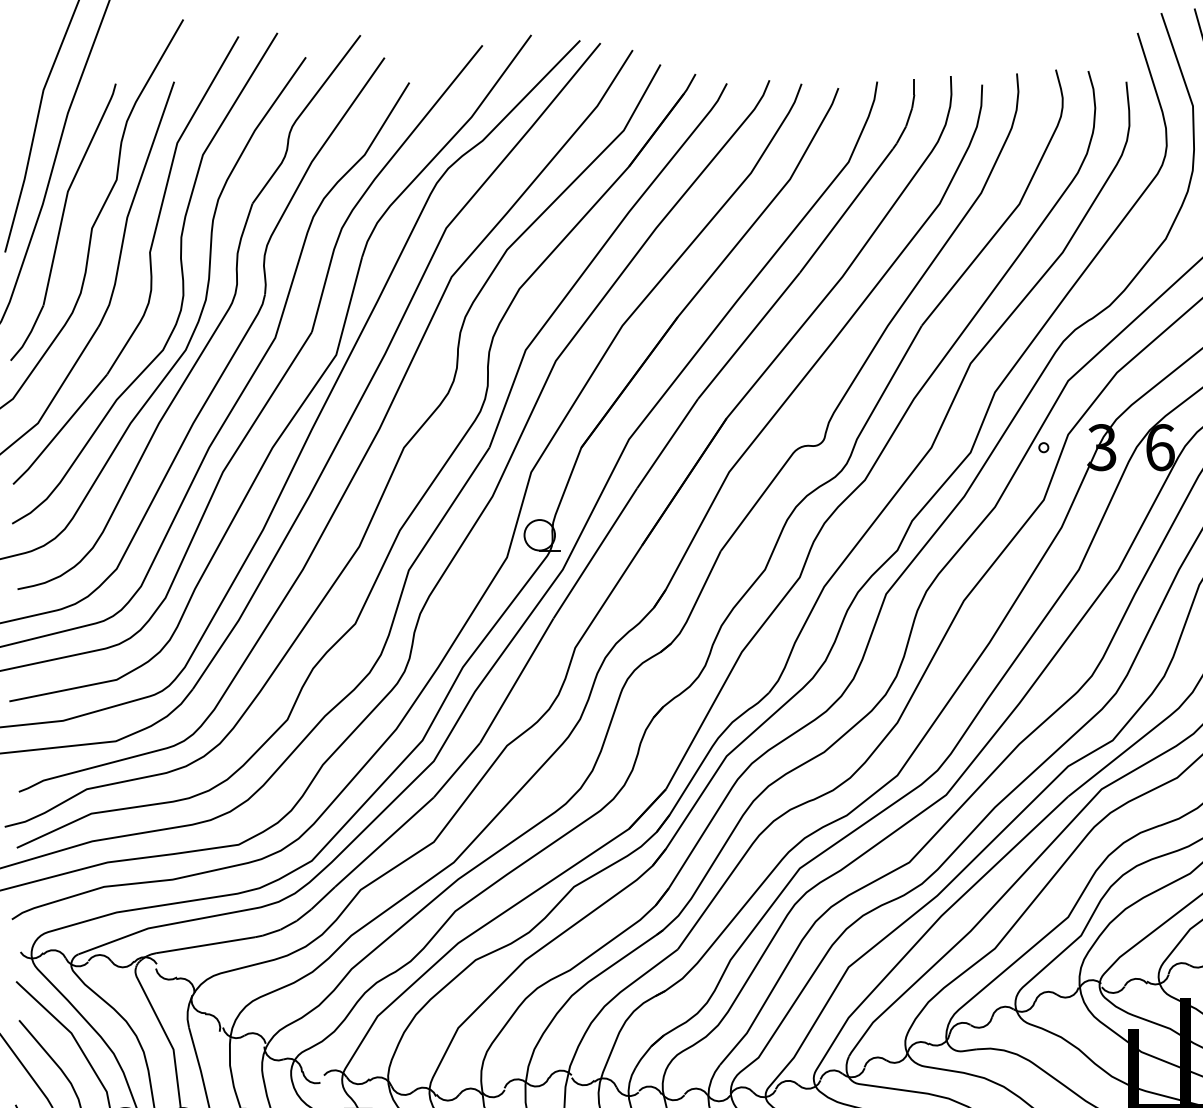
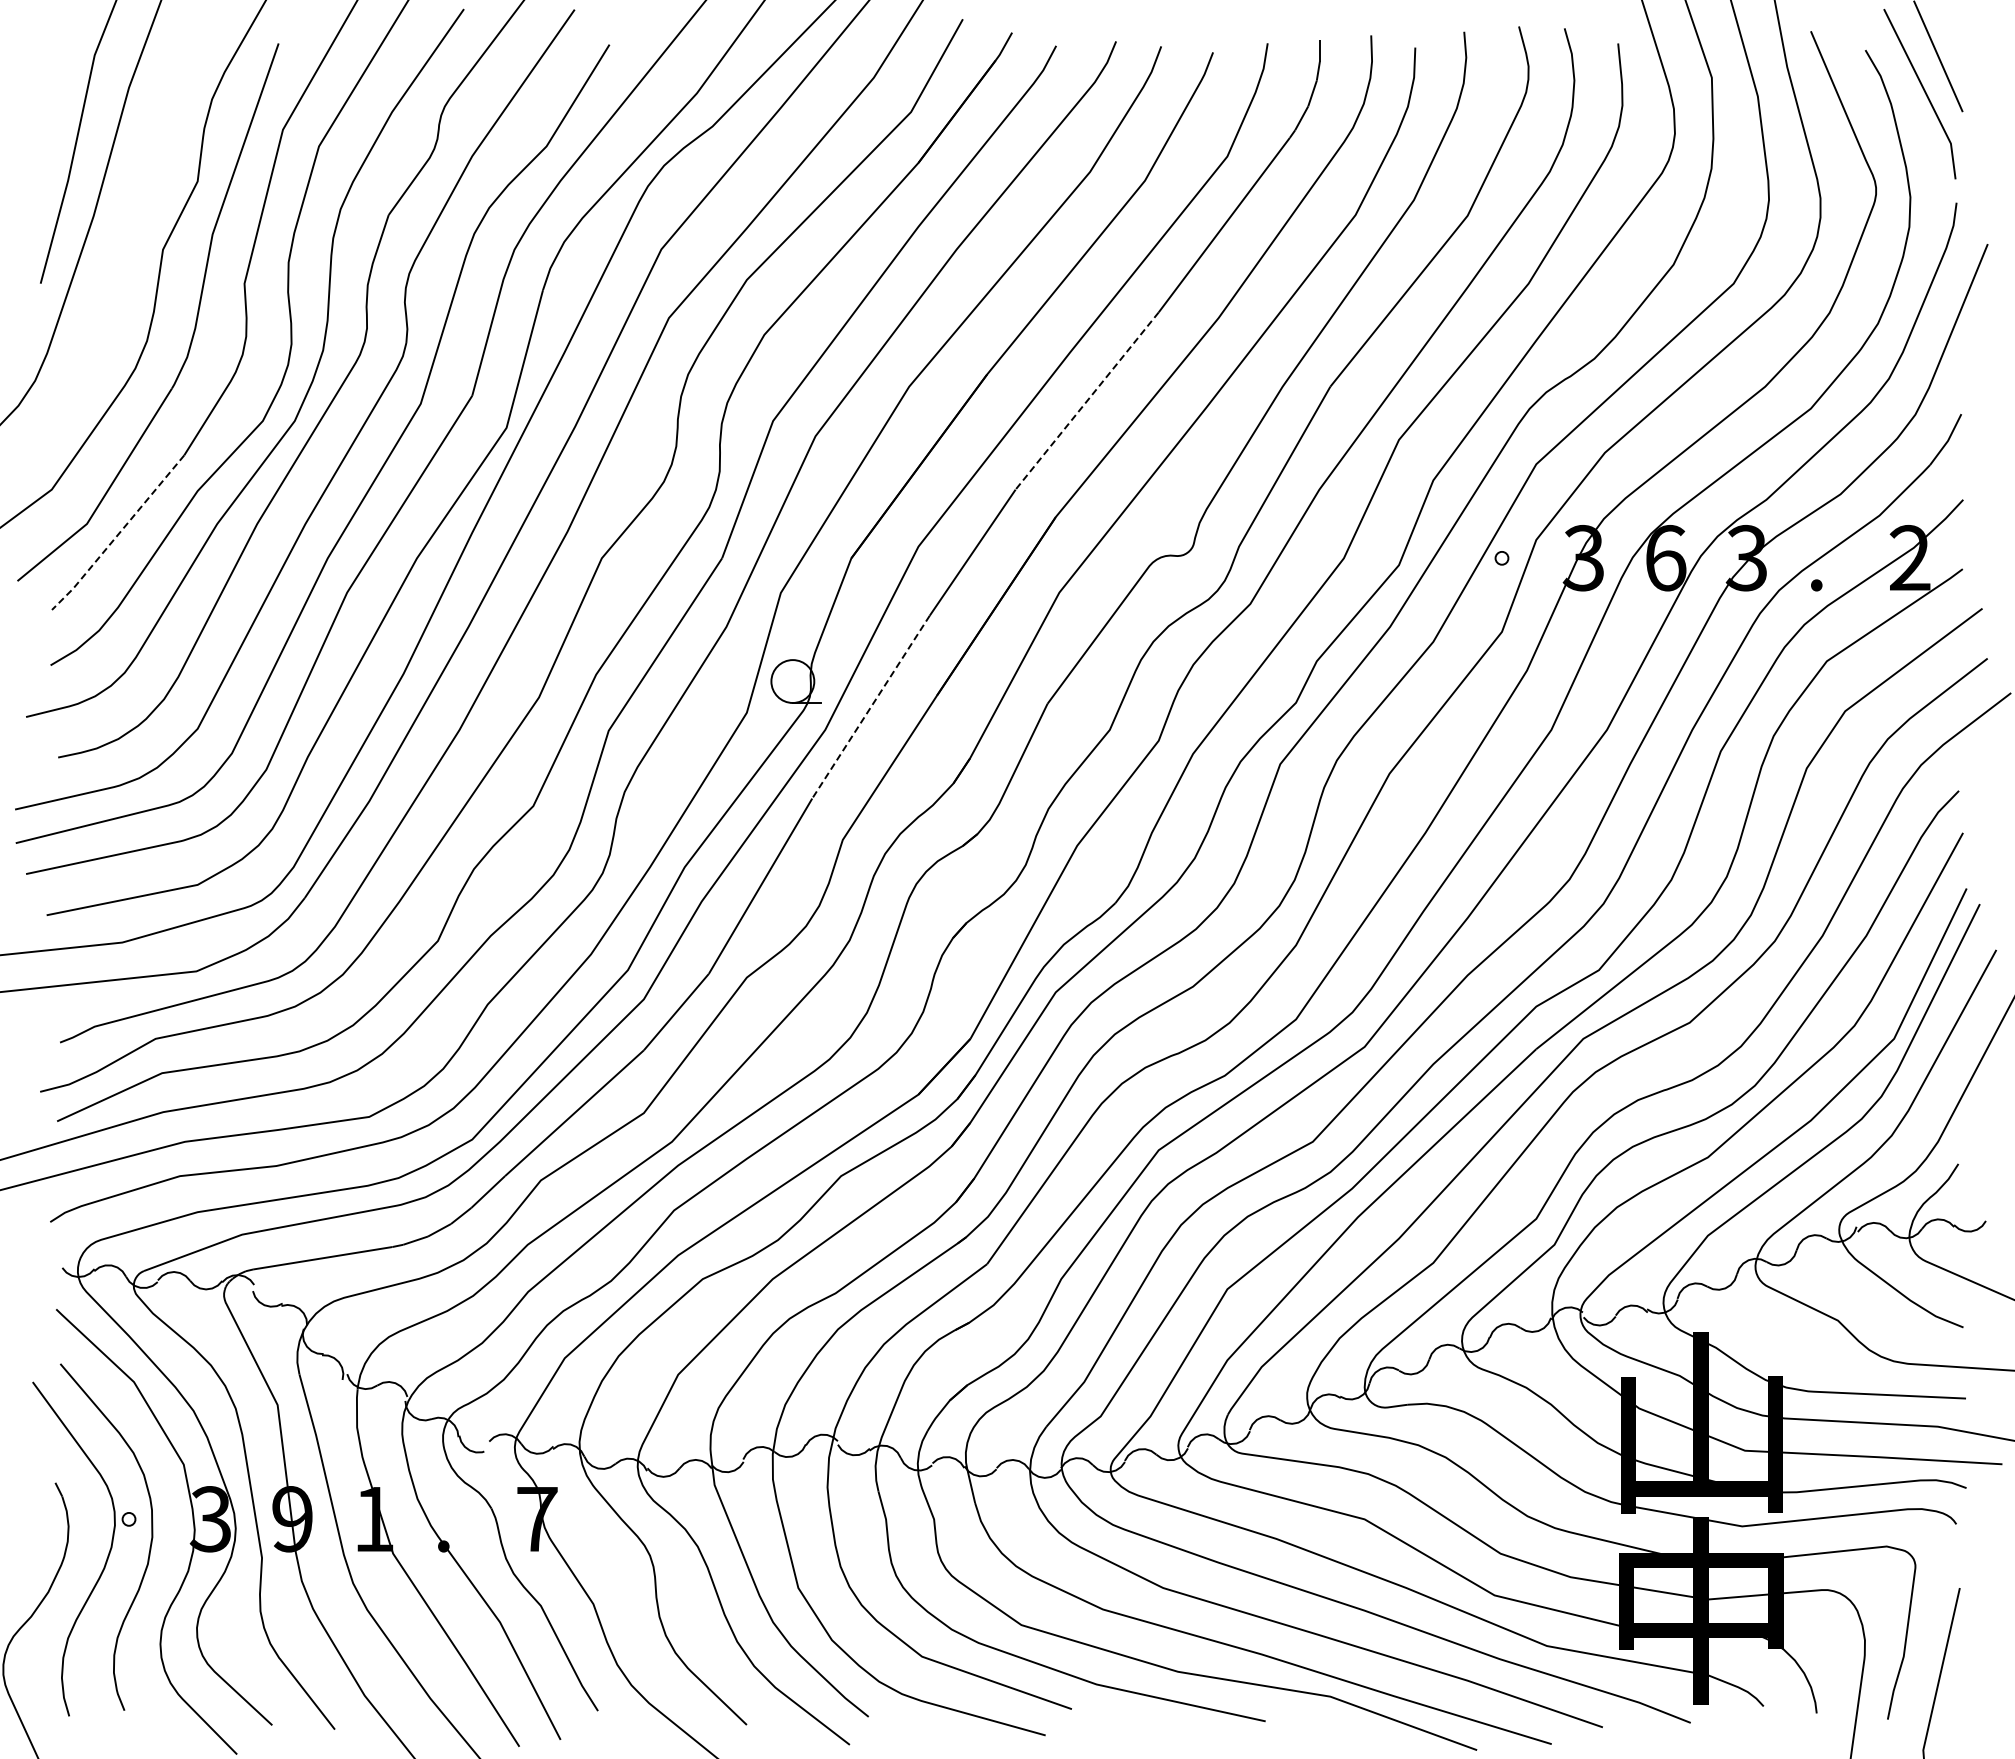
part: (63, 222) -> (122, 241), removed
line: (749, 336) -> (1087, 401), solid -> dashed
line: (60, 430) -> (118, 534), solid -> dashed
line: (595, 553) -> (871, 707), solid -> dashed

